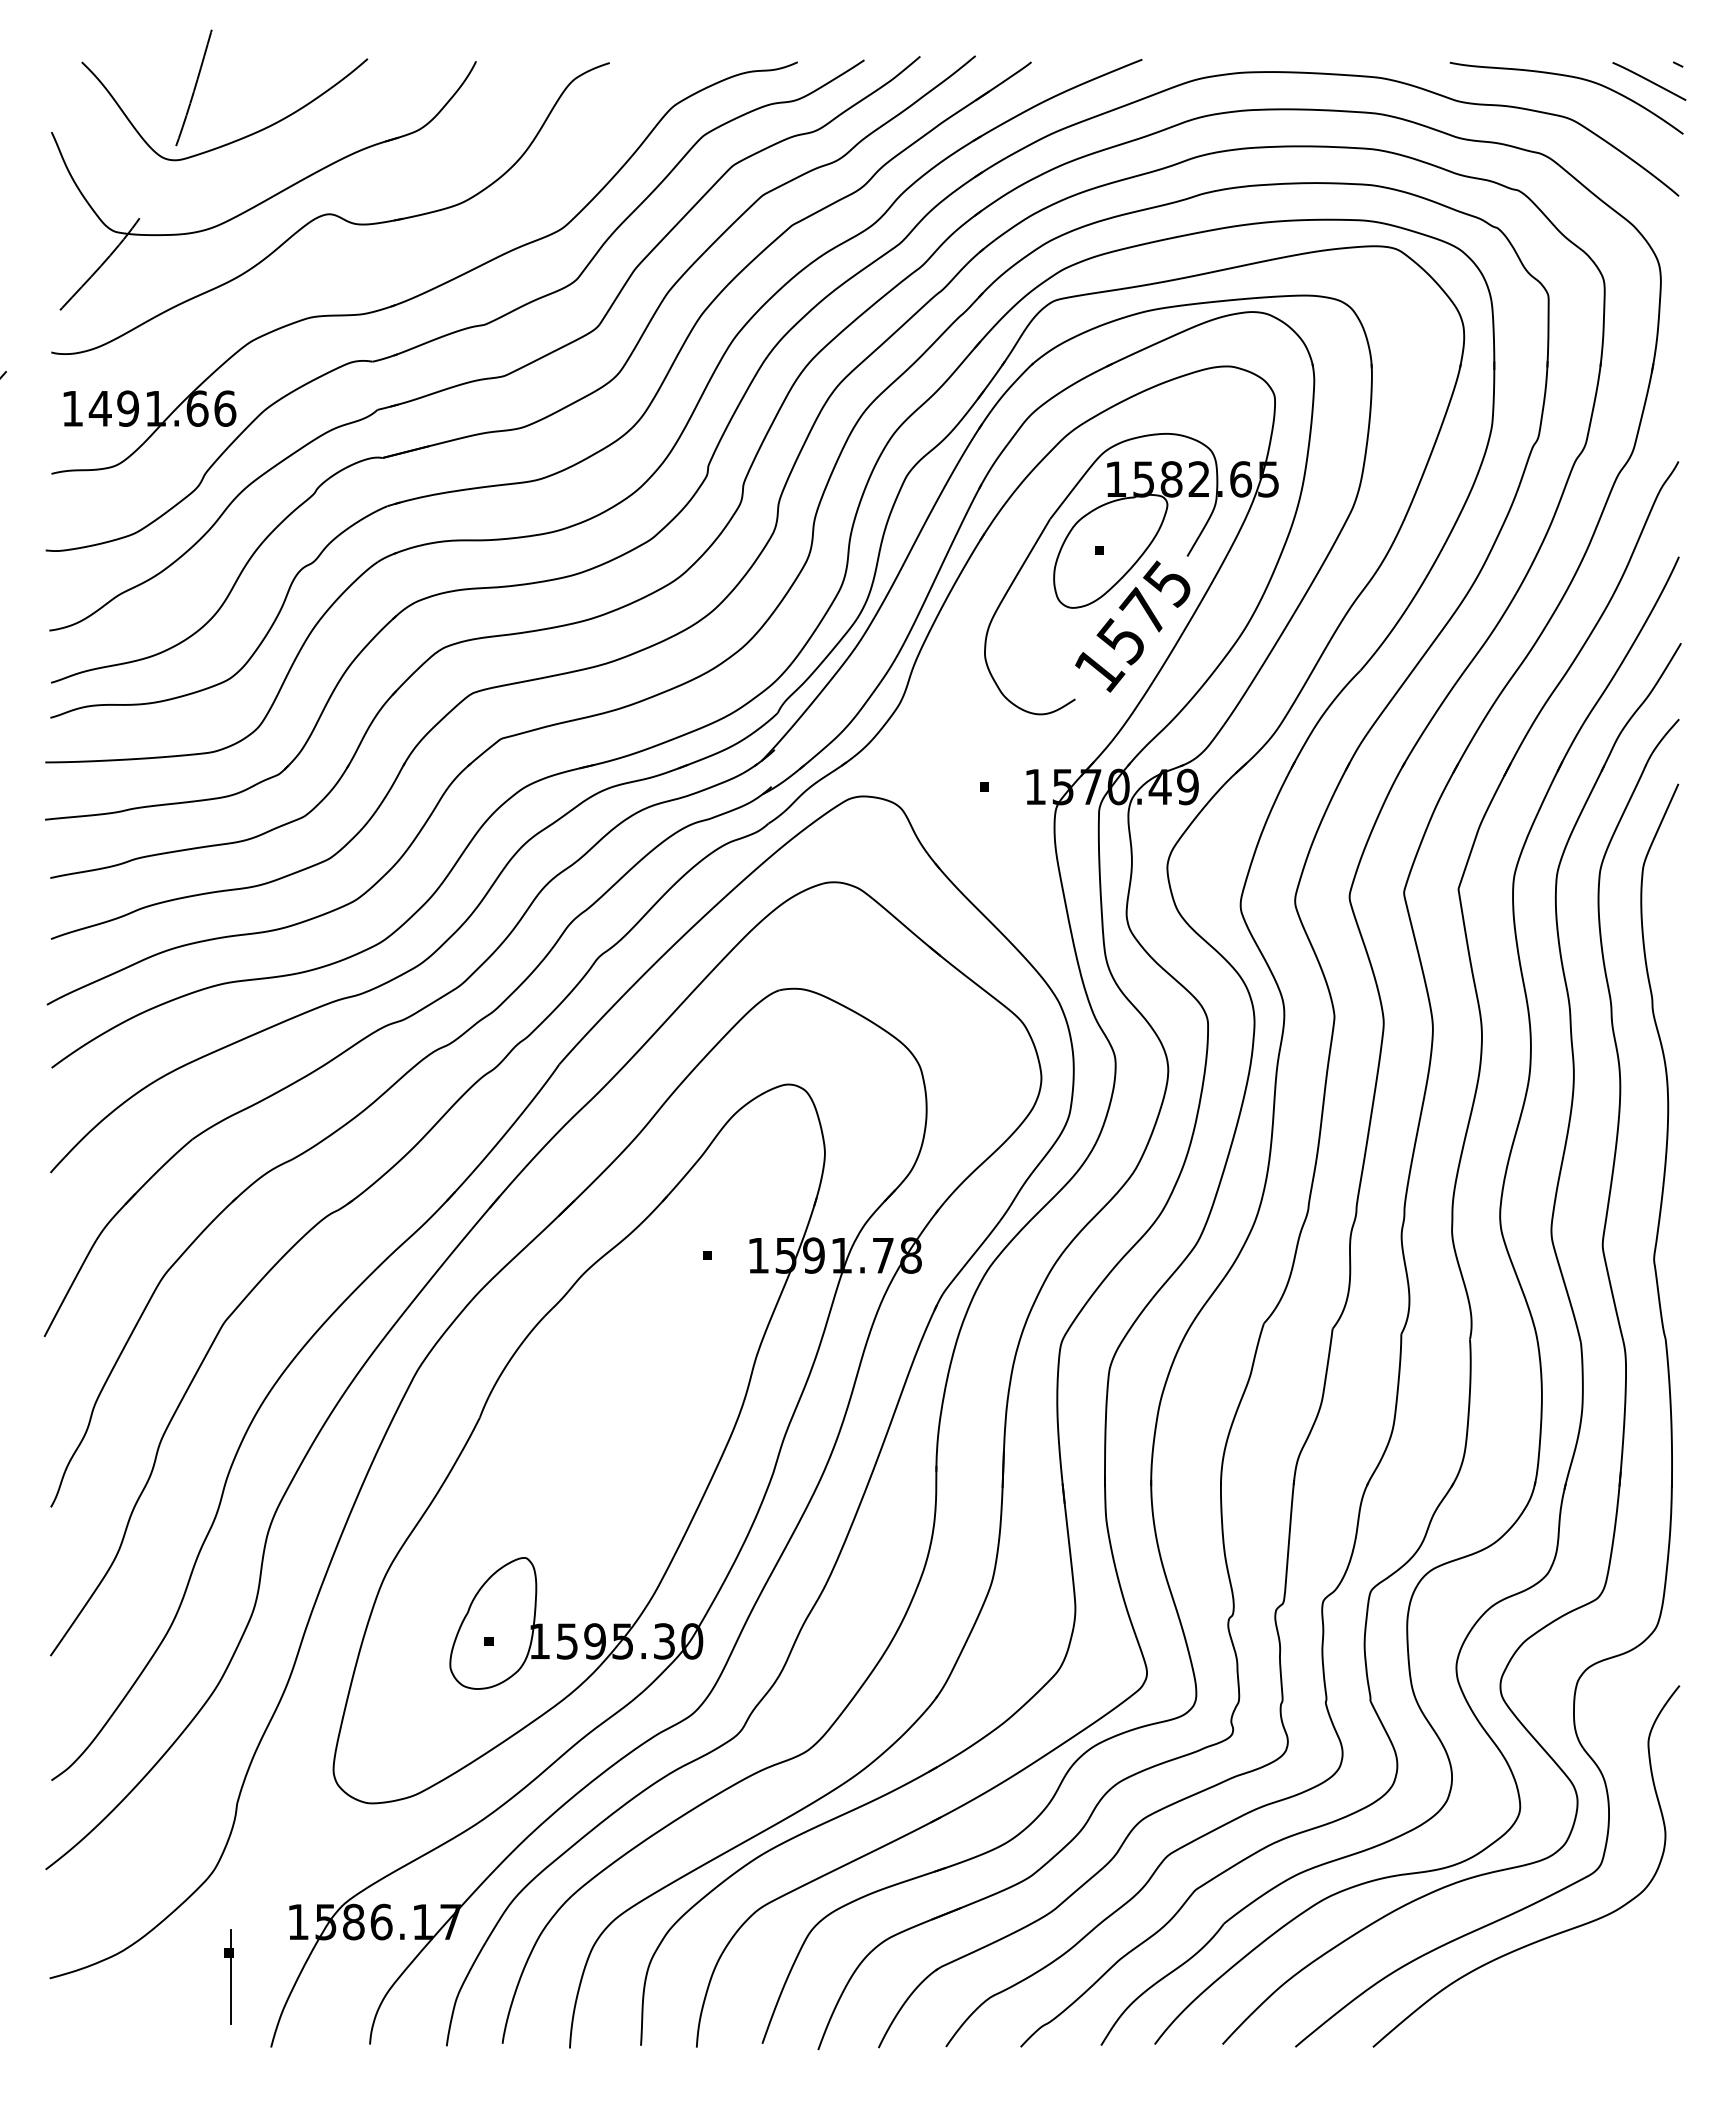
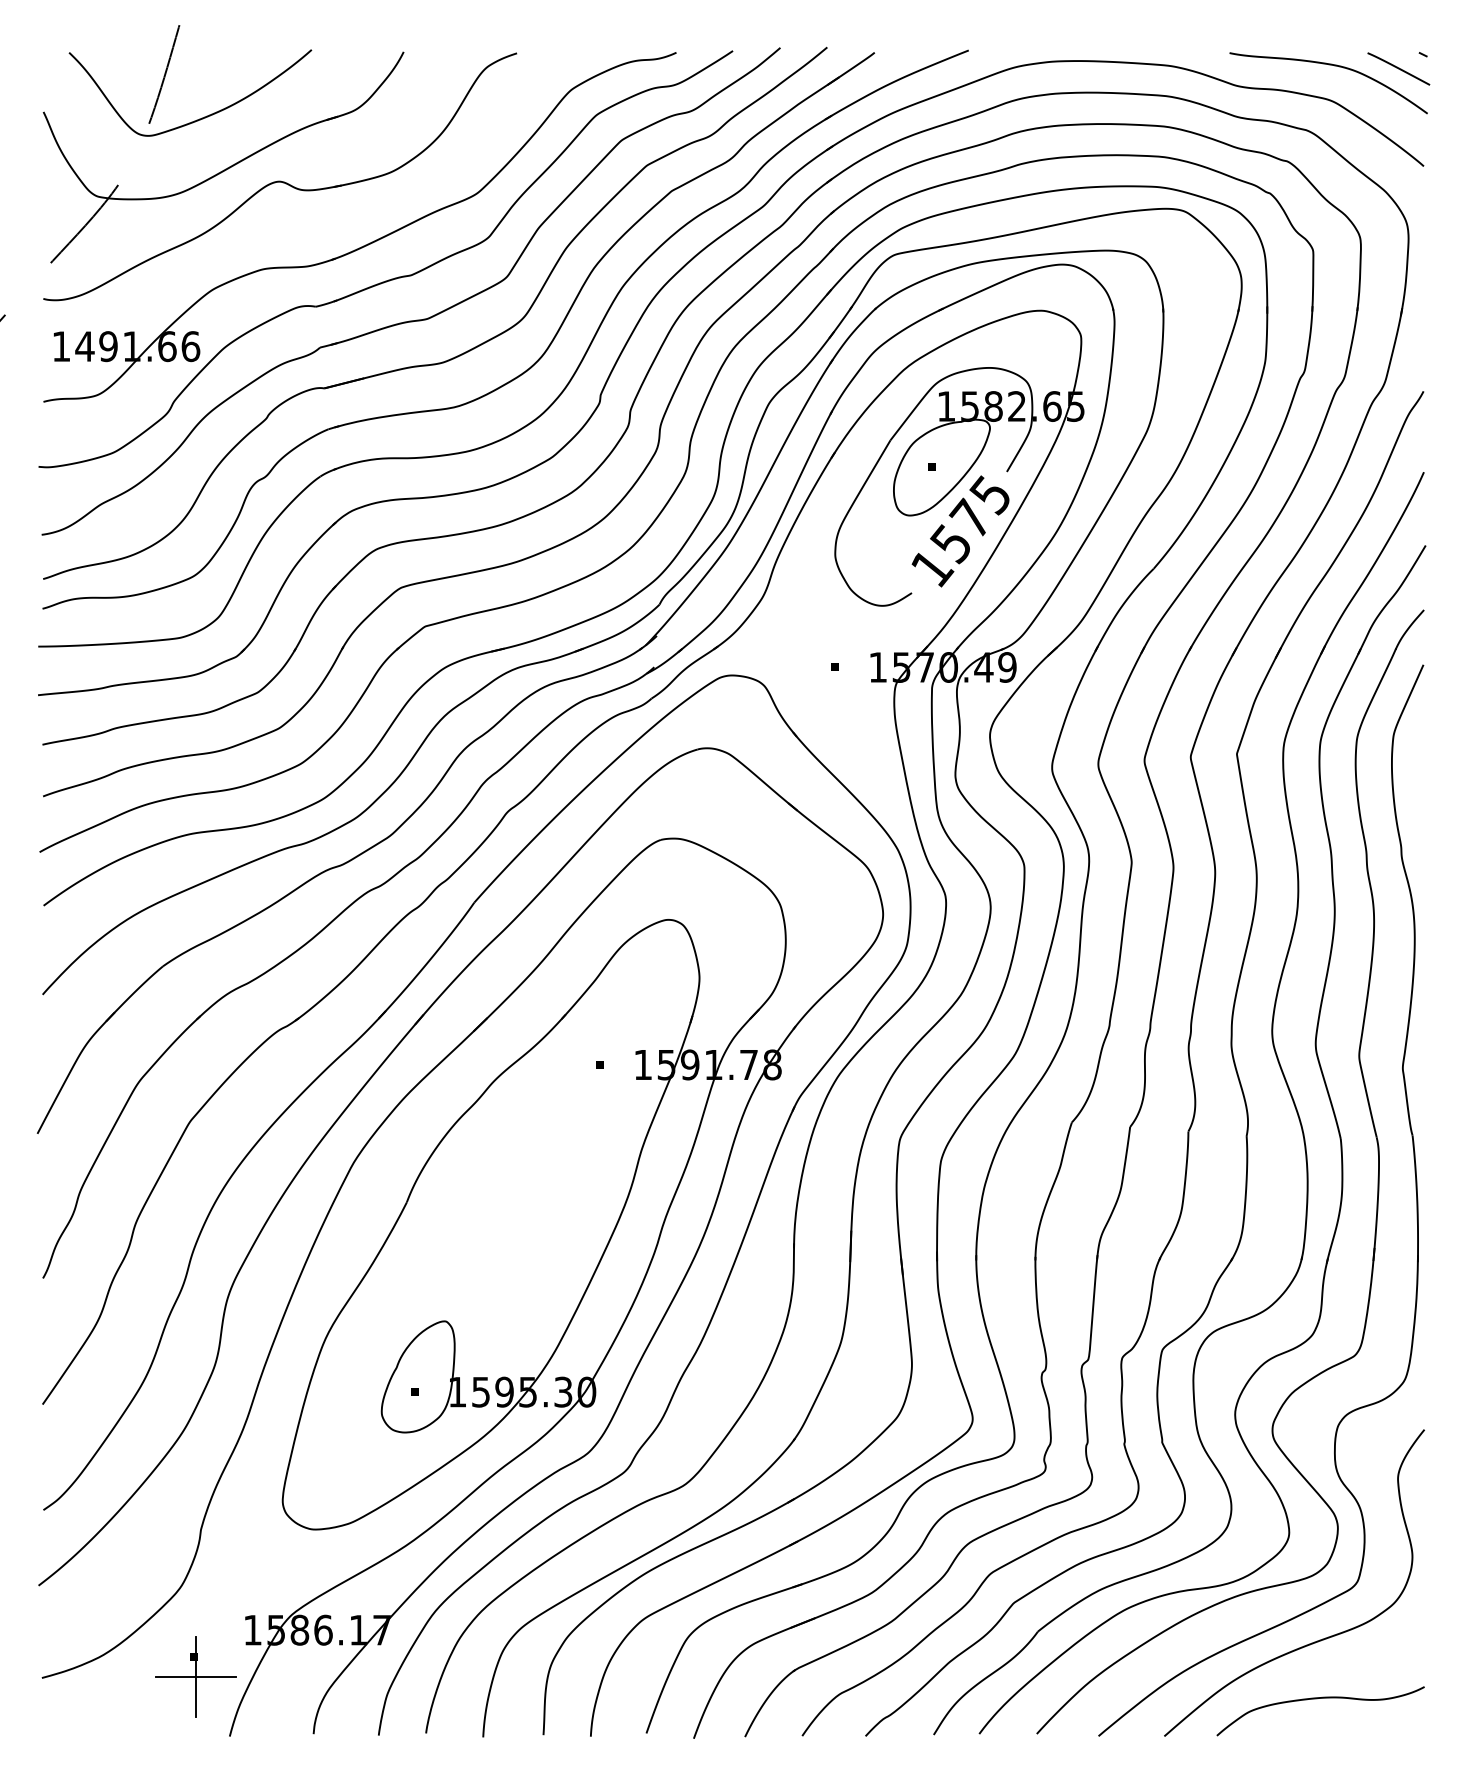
line: (230, 1976) -> (195, 1676), added
curve: (1553, 2003) -> (1317, 1699), added

